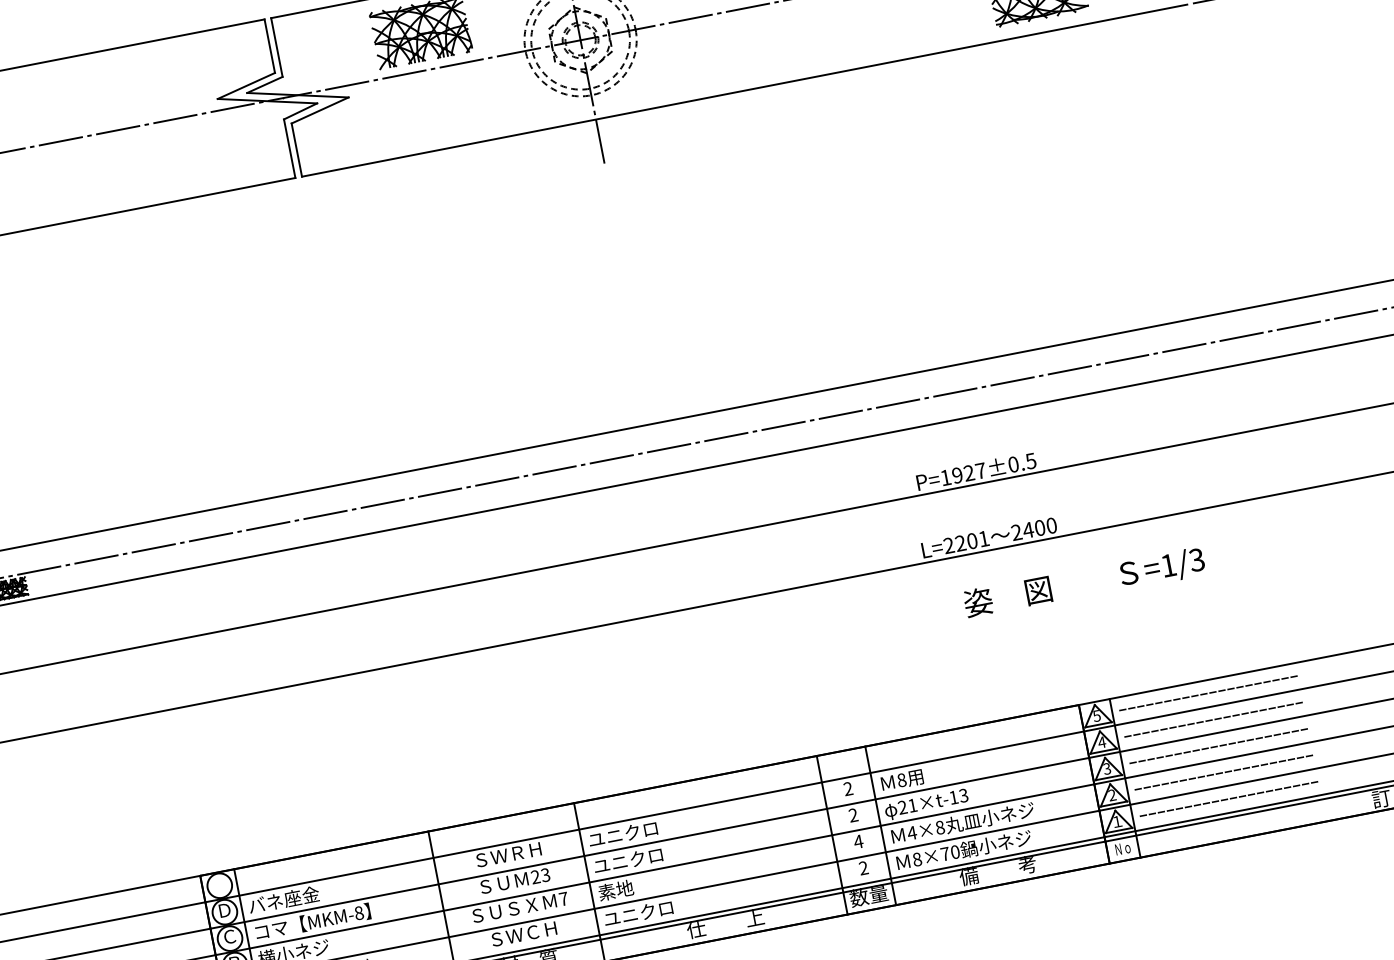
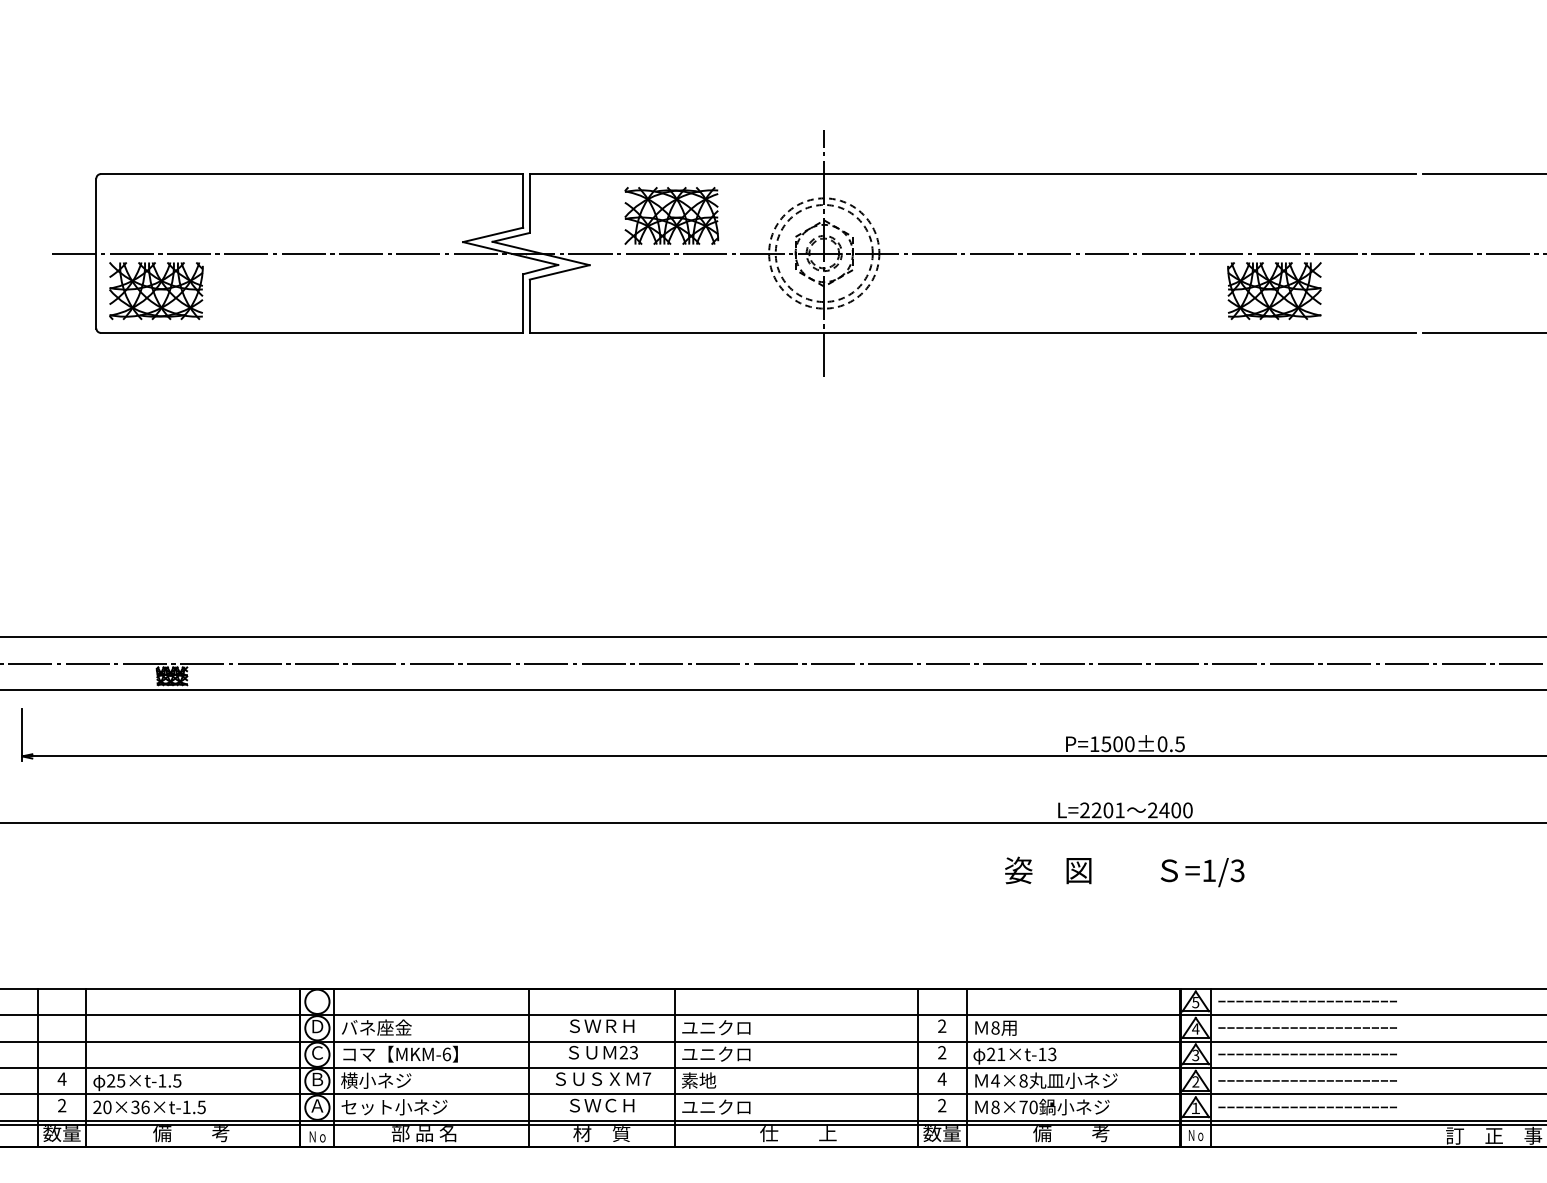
text: (968, 473) -> (1117, 744), P=1927±0.5 -> P=1500±0.5
text: (1084, 582) -> (1124, 871), moved
text: (358, 913) -> (446, 1054), MKM-8 -> MKM-6

